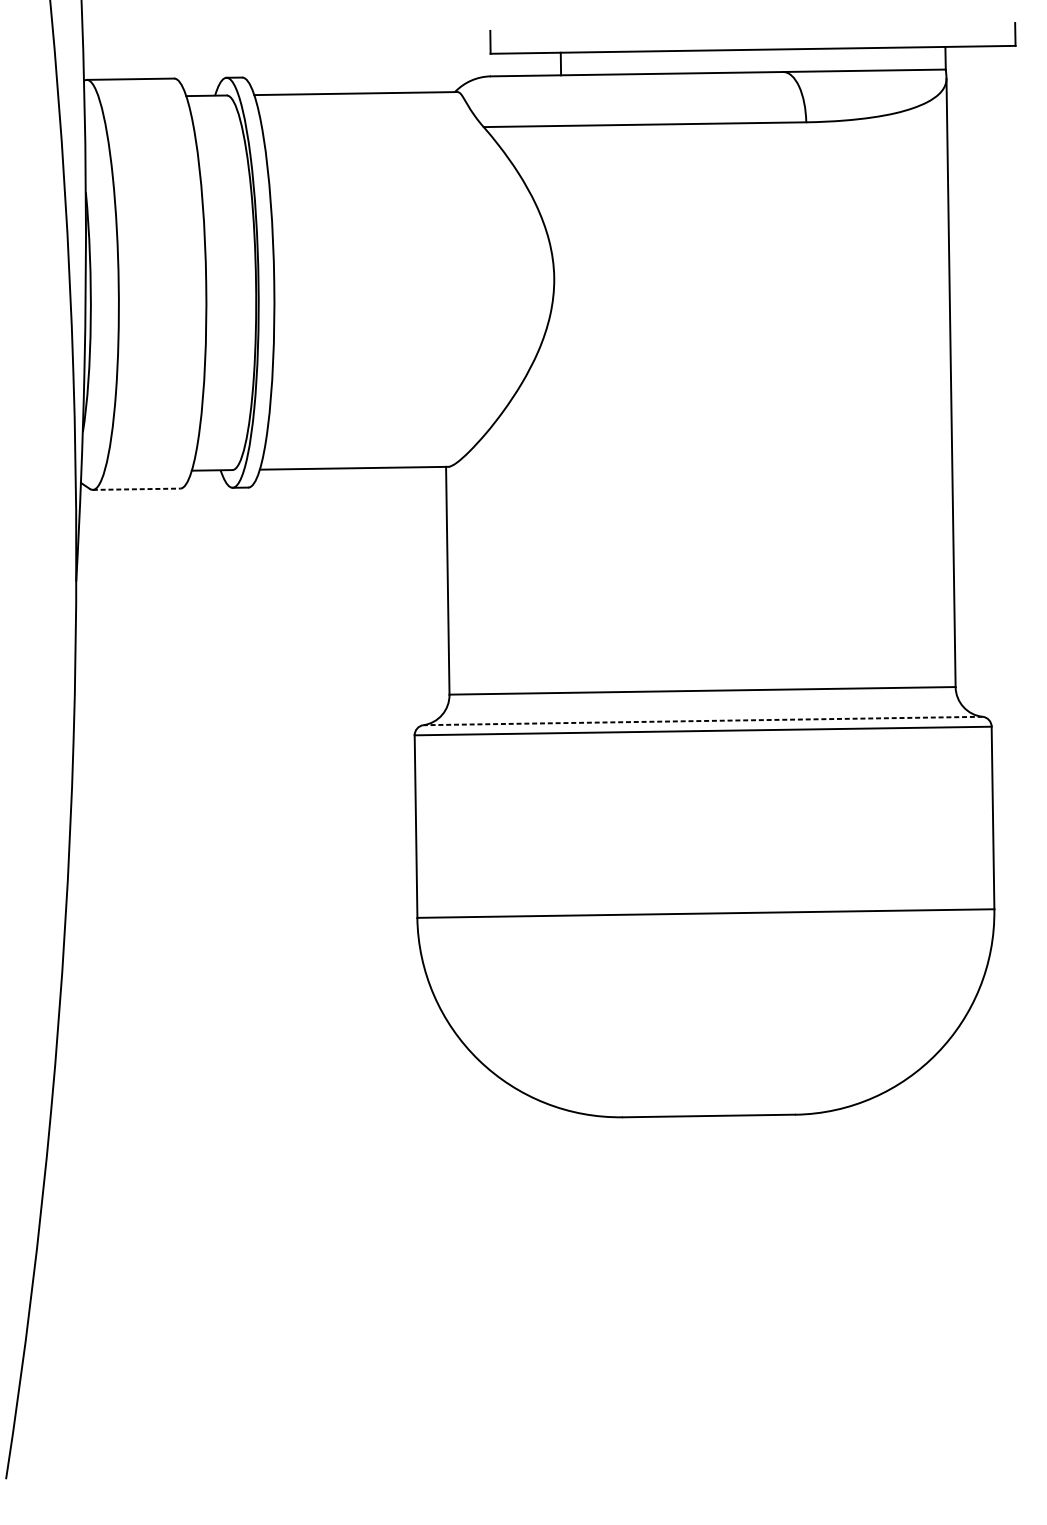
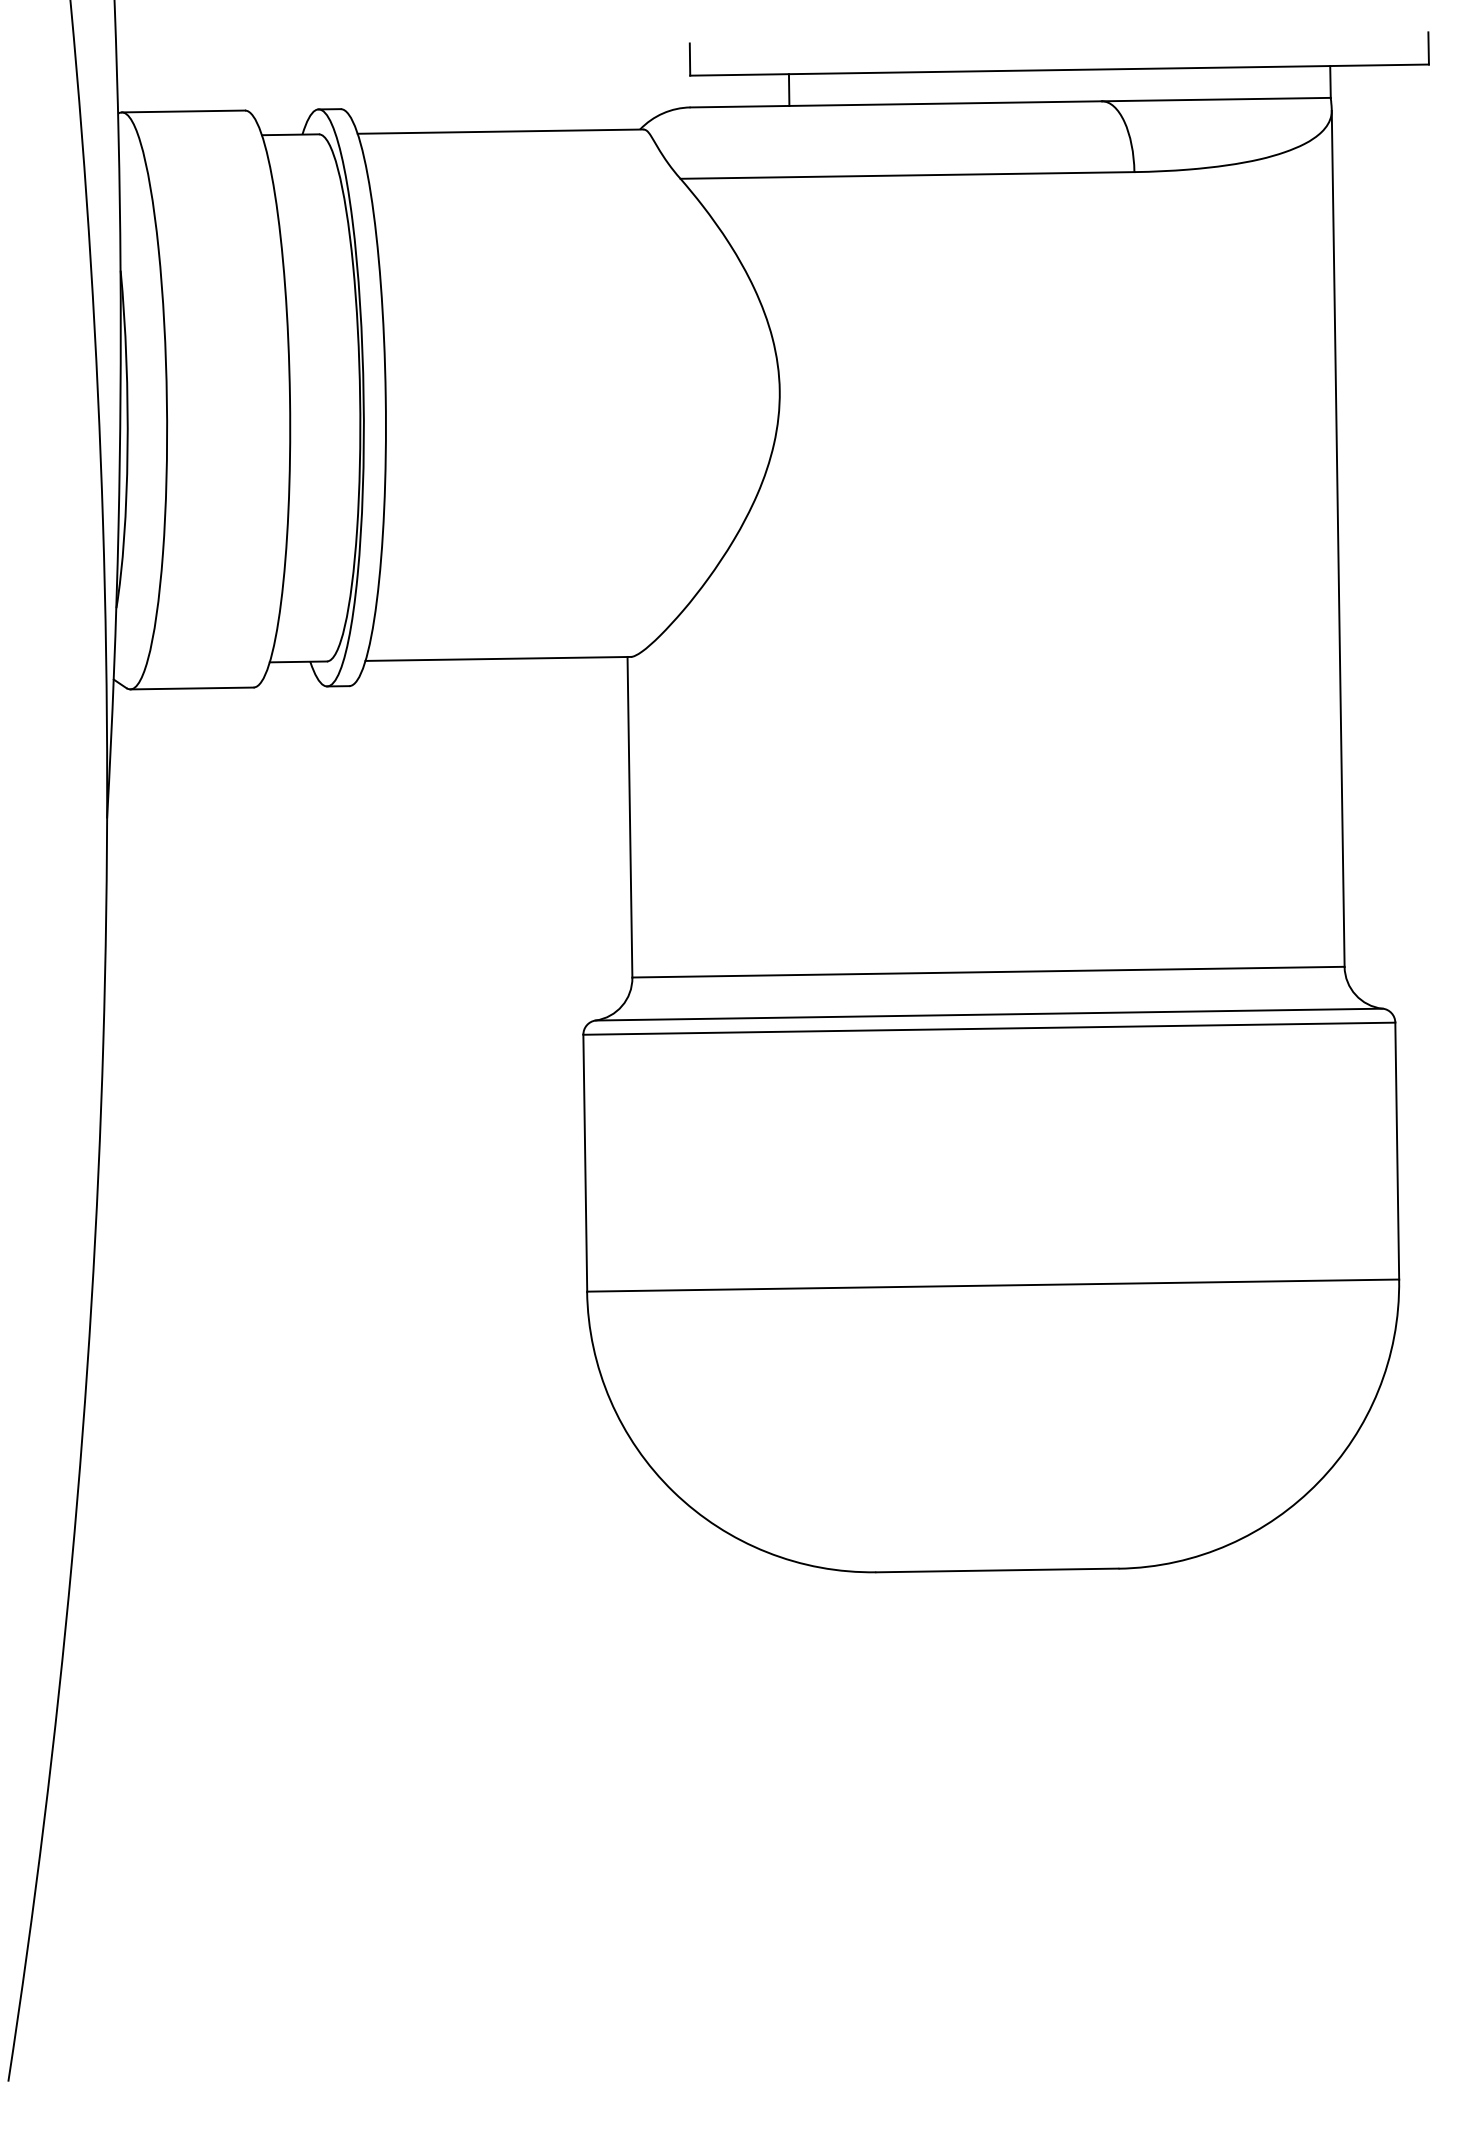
line: (136, 489) -> (192, 688), dashed -> solid
line: (703, 720) -> (989, 1014), dashed -> solid

